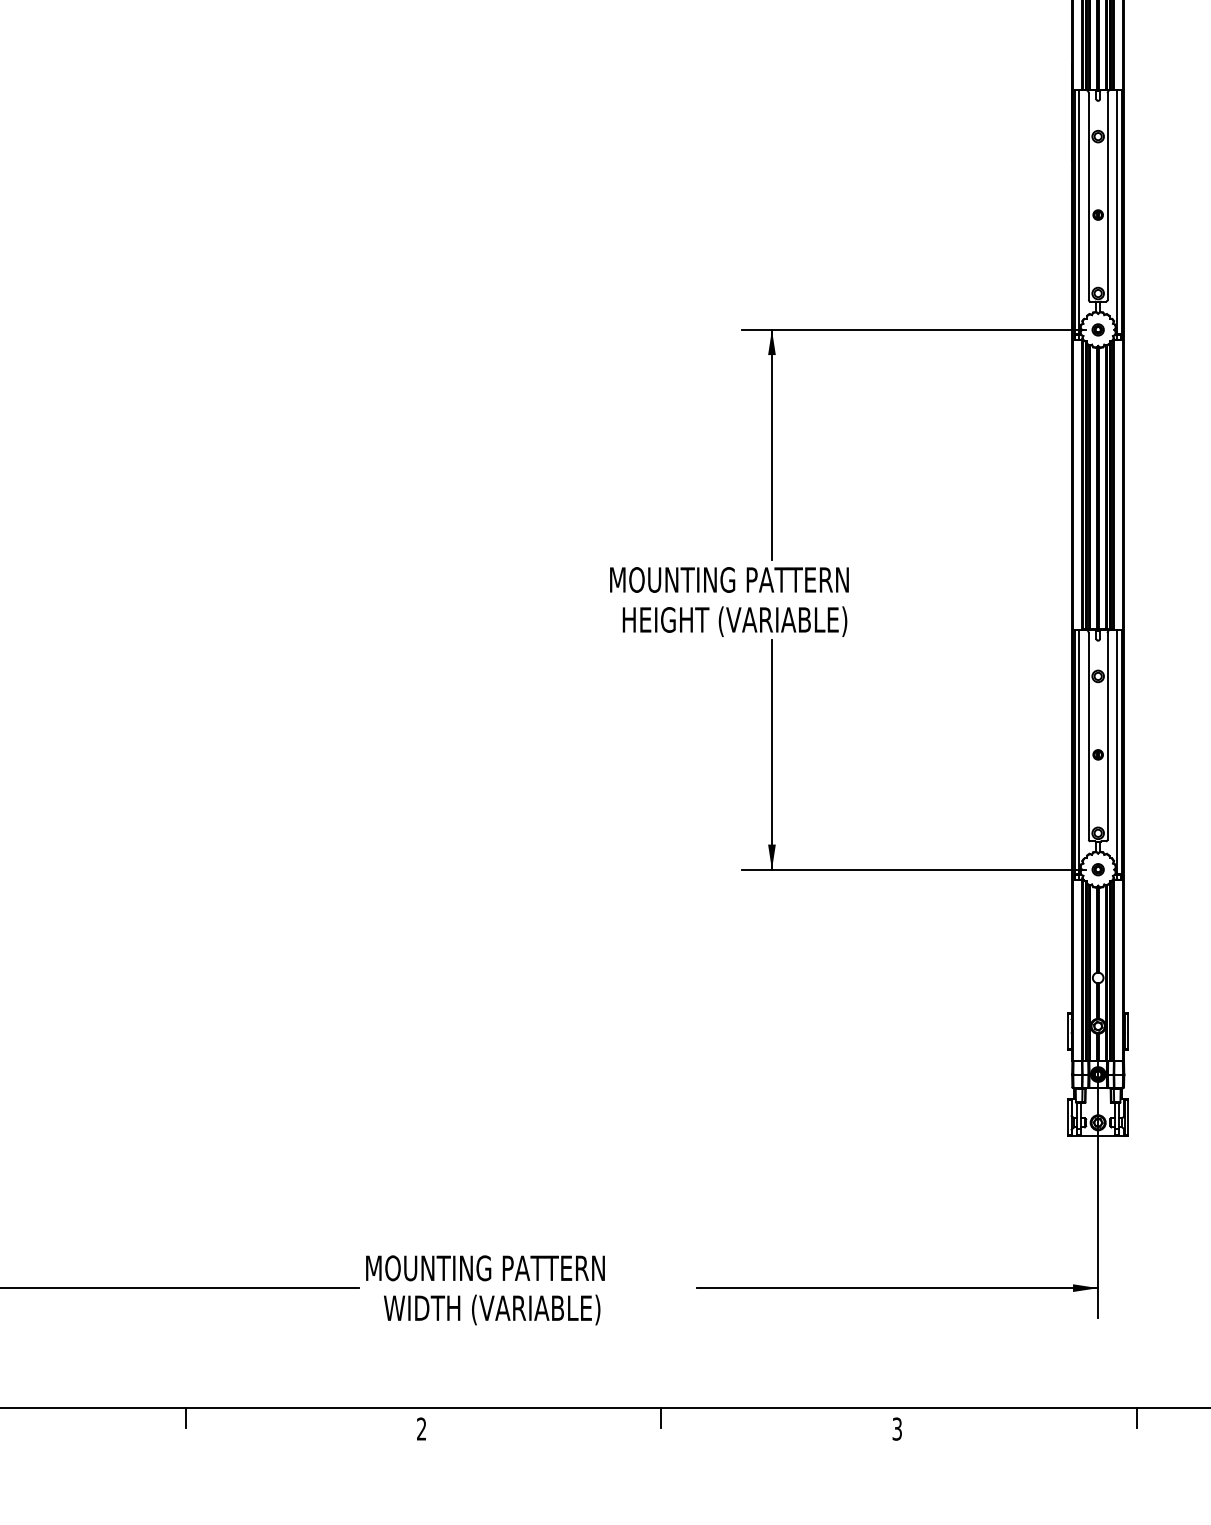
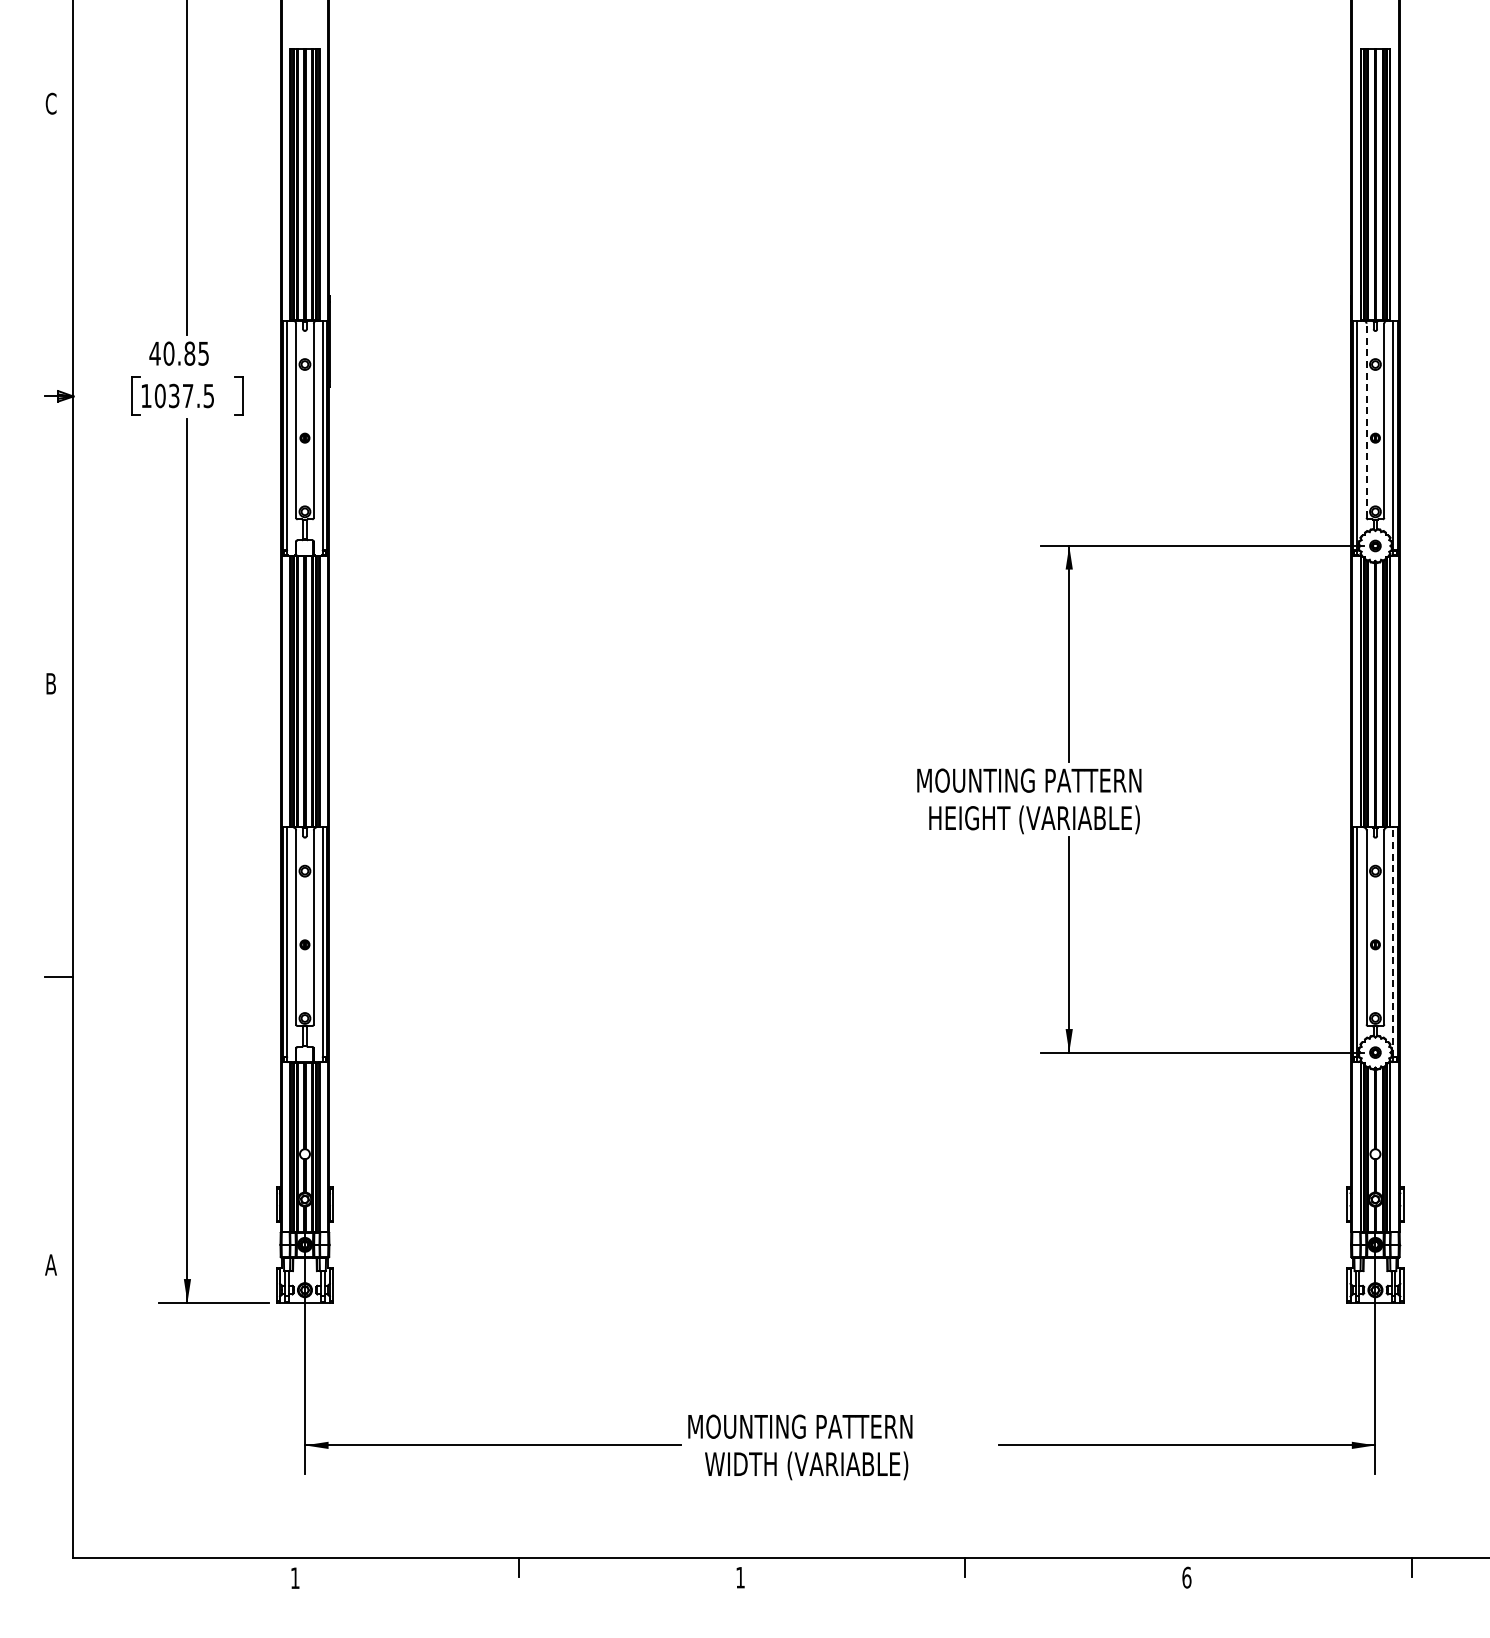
line: (1088, 196) -> (1366, 420), solid -> dashed
line: (1117, 752) -> (1393, 942), solid -> dashed
text: (421, 1428) -> (740, 1577), 2 -> 1
text: (896, 1428) -> (1186, 1577), 3 -> 6

